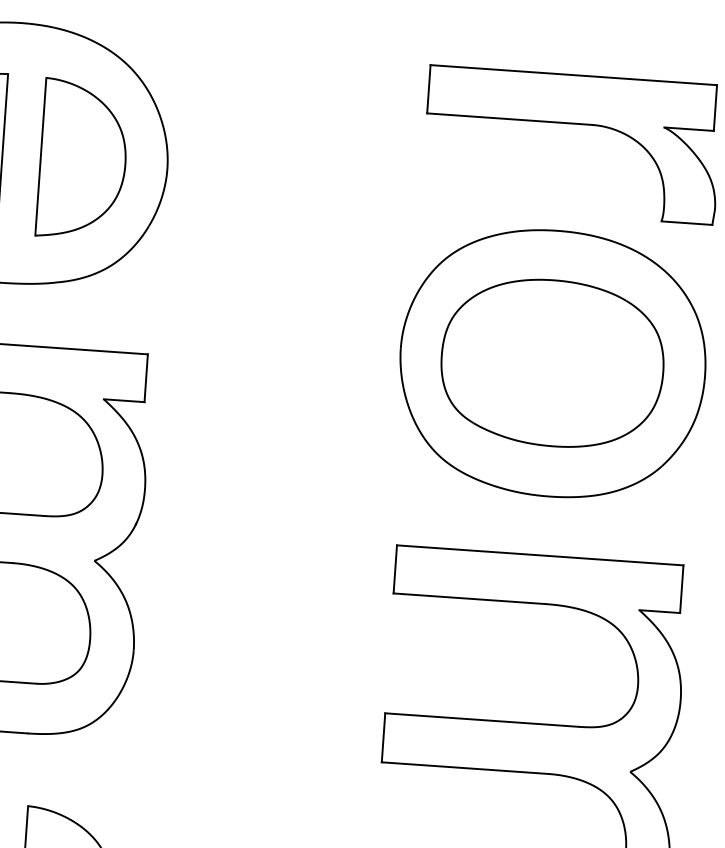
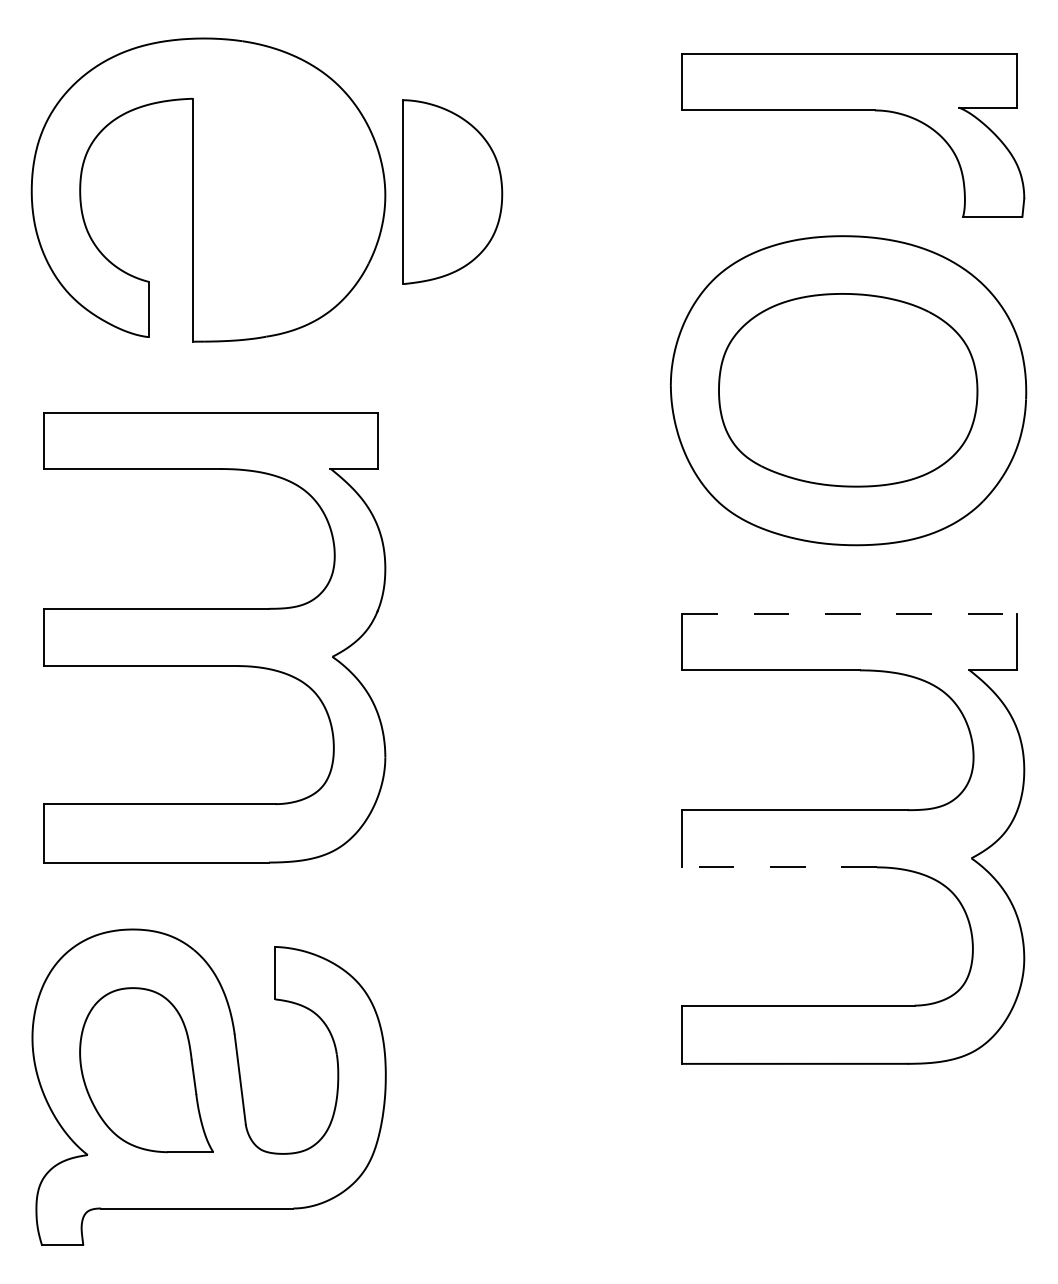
part: (82, 159) -> (452, 191), moved
line: (540, 555) -> (849, 614), solid -> dashed
line: (465, 768) -> (779, 867), solid -> dashed

